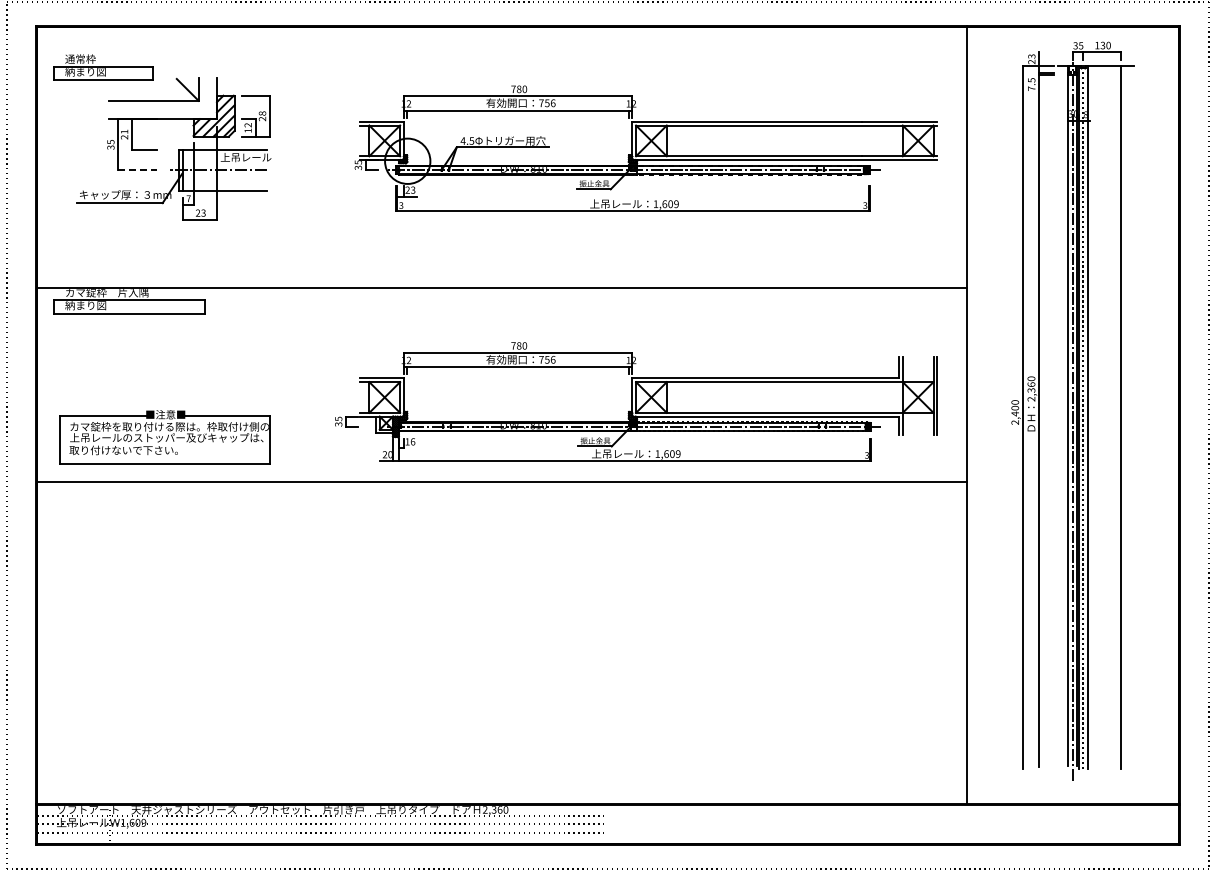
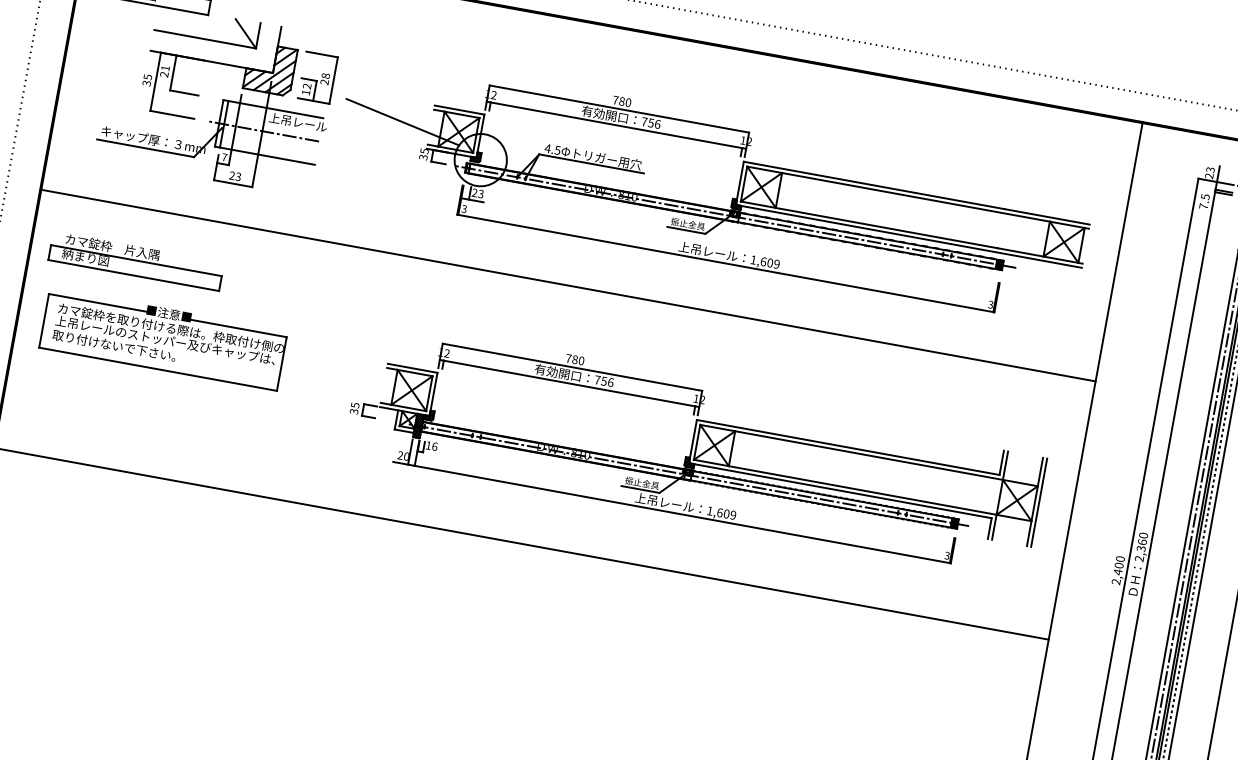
line: (335, 140) -> (403, 121), added
line: (138, 170) -> (173, 115), dashed -> solid
line: (501, 287) -> (567, 285), moved
part: (636, 401) -> (696, 446), moved
part: (164, 437) -> (163, 339), moved

